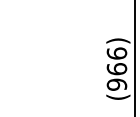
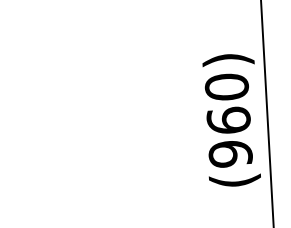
text: (116, 53) -> (225, 86), (966) -> (960)

